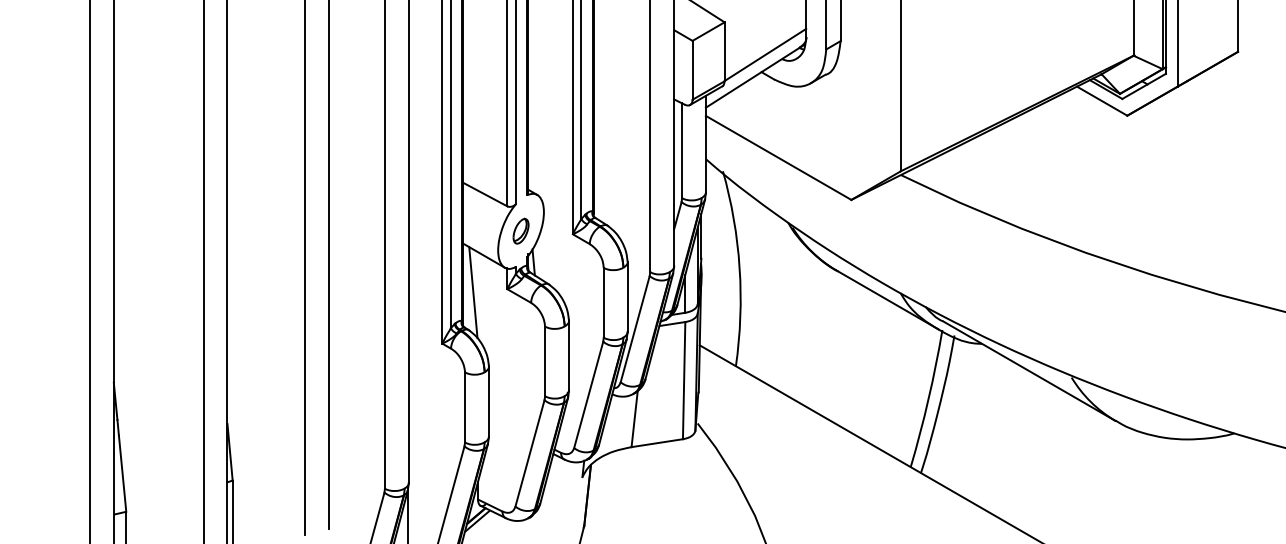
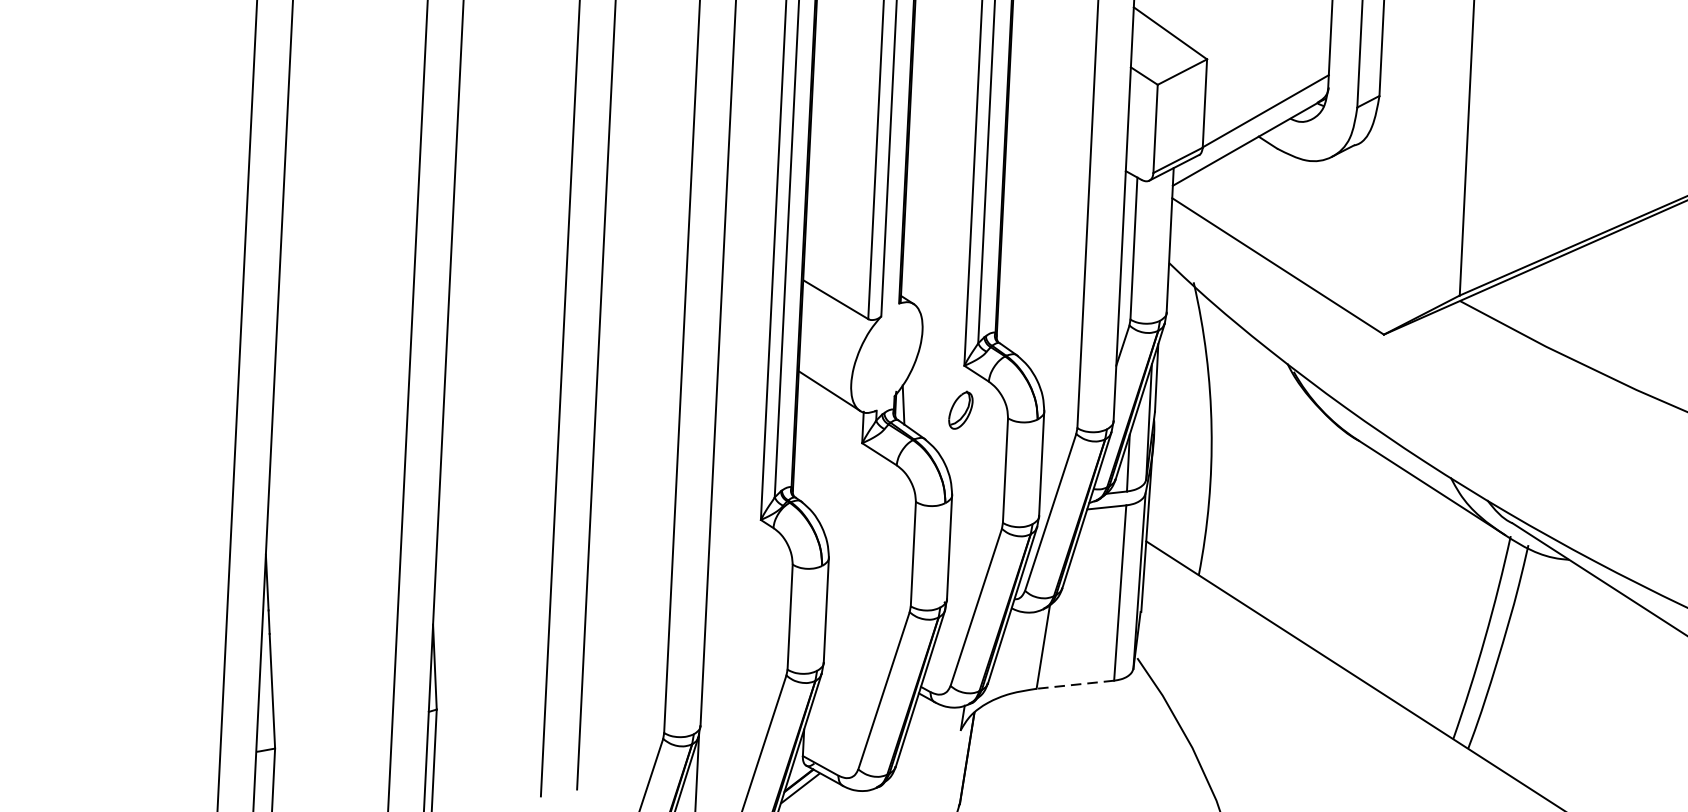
part: (520, 230) -> (960, 409), moved
line: (473, 292) -> (811, 445), removed
line: (657, 443) -> (1075, 685), solid -> dashed

